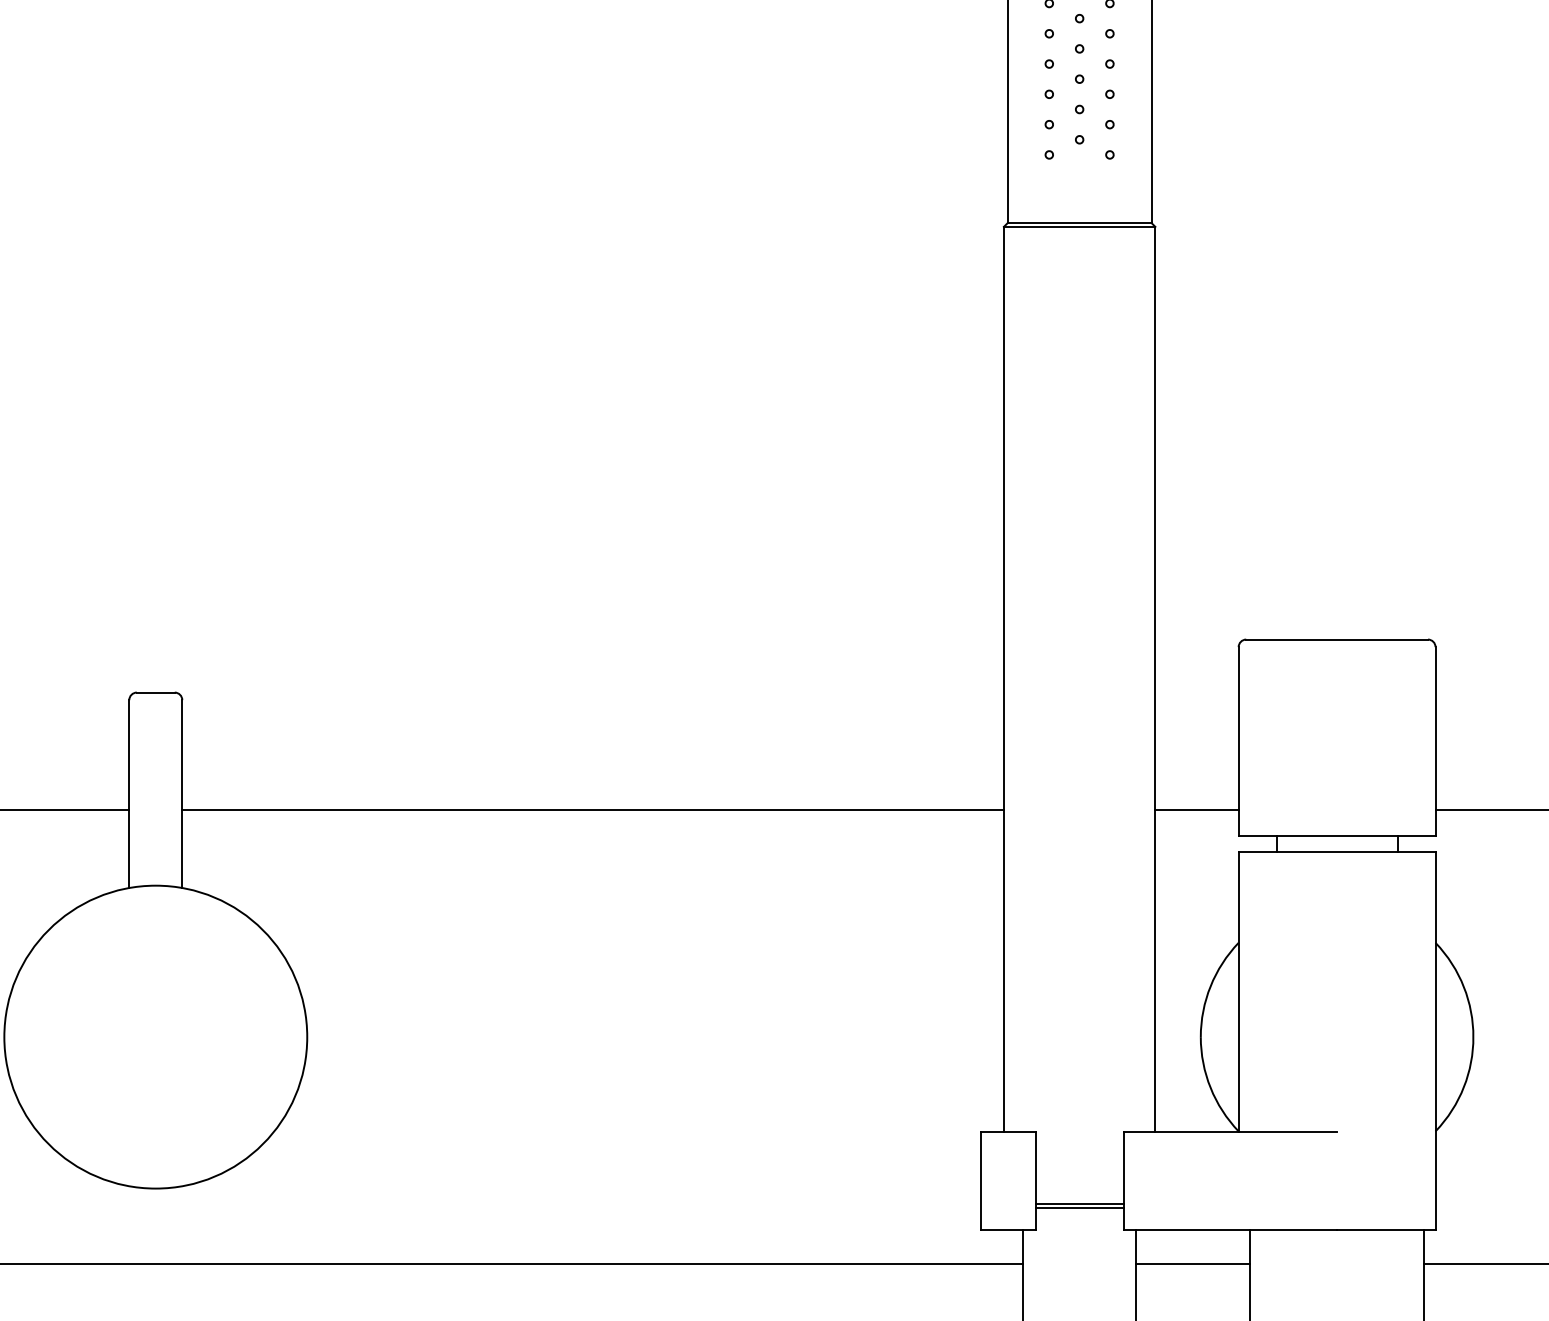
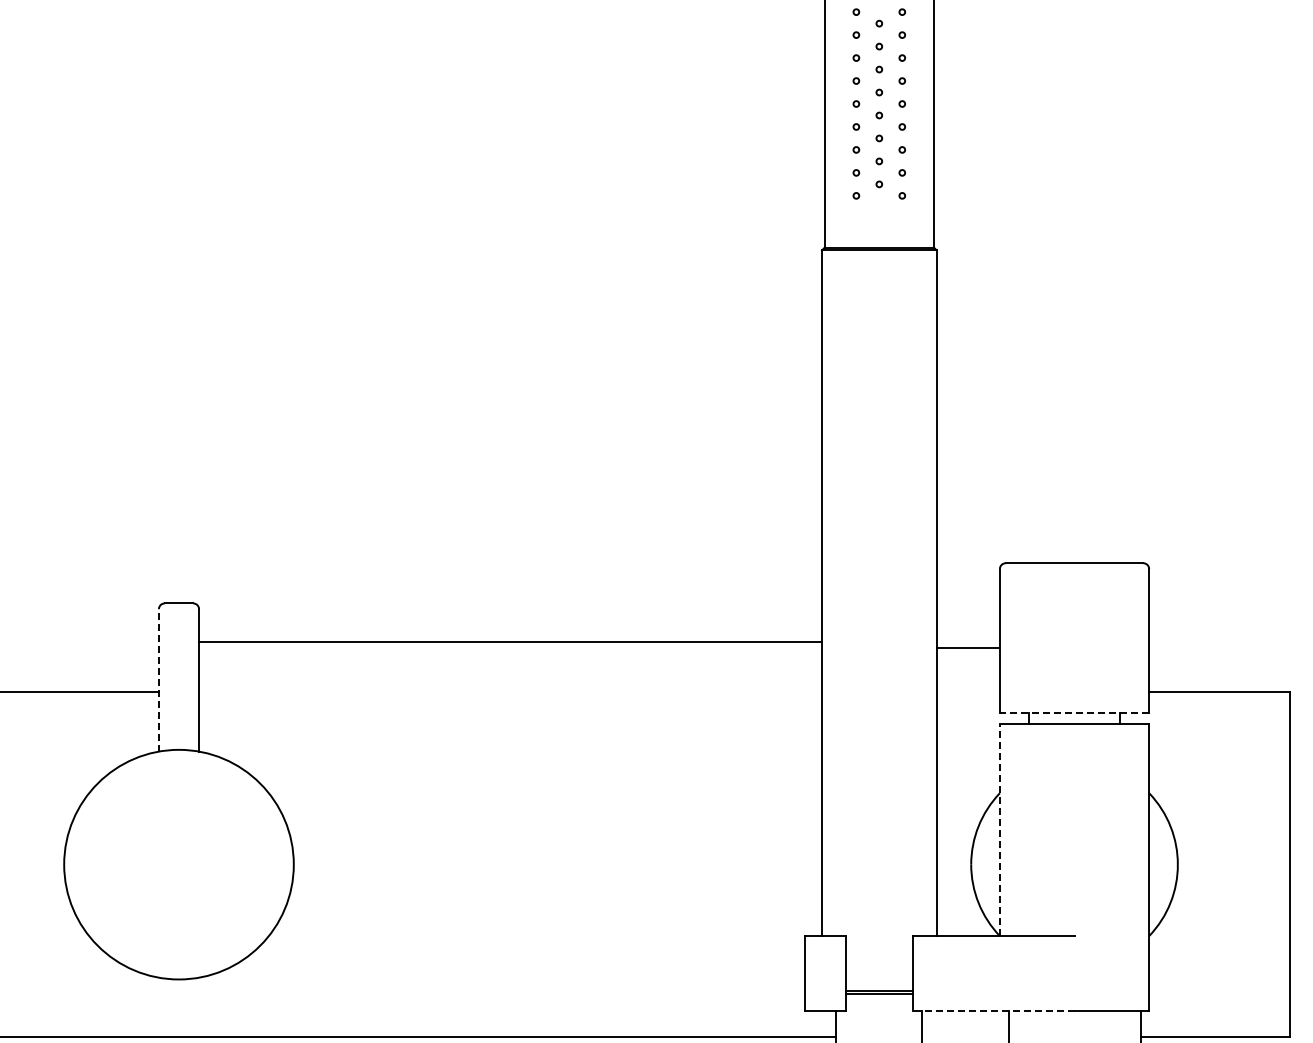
line: (128, 792) -> (158, 679), solid -> dashed
line: (593, 810) -> (510, 642), moved
line: (1195, 810) -> (967, 648), moved
line: (1337, 836) -> (1074, 712), solid -> dashed
line: (1238, 990) -> (999, 829), solid -> dashed
line: (1230, 1230) -> (993, 1011), solid -> dashed
line: (1193, 1263) -> (965, 1036), removed

